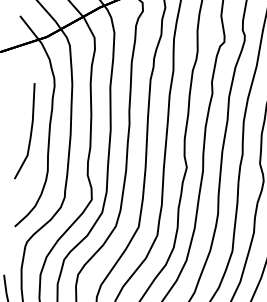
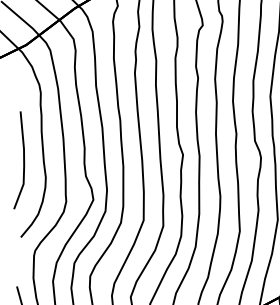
line: (30, 132) -> (23, 160), moved

